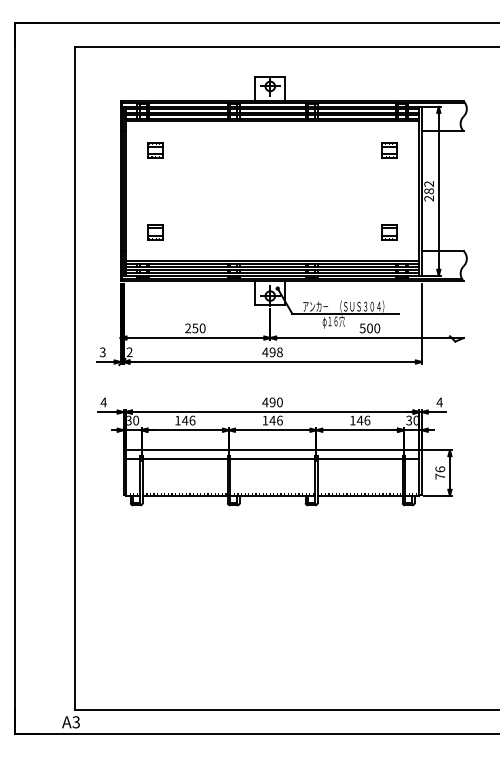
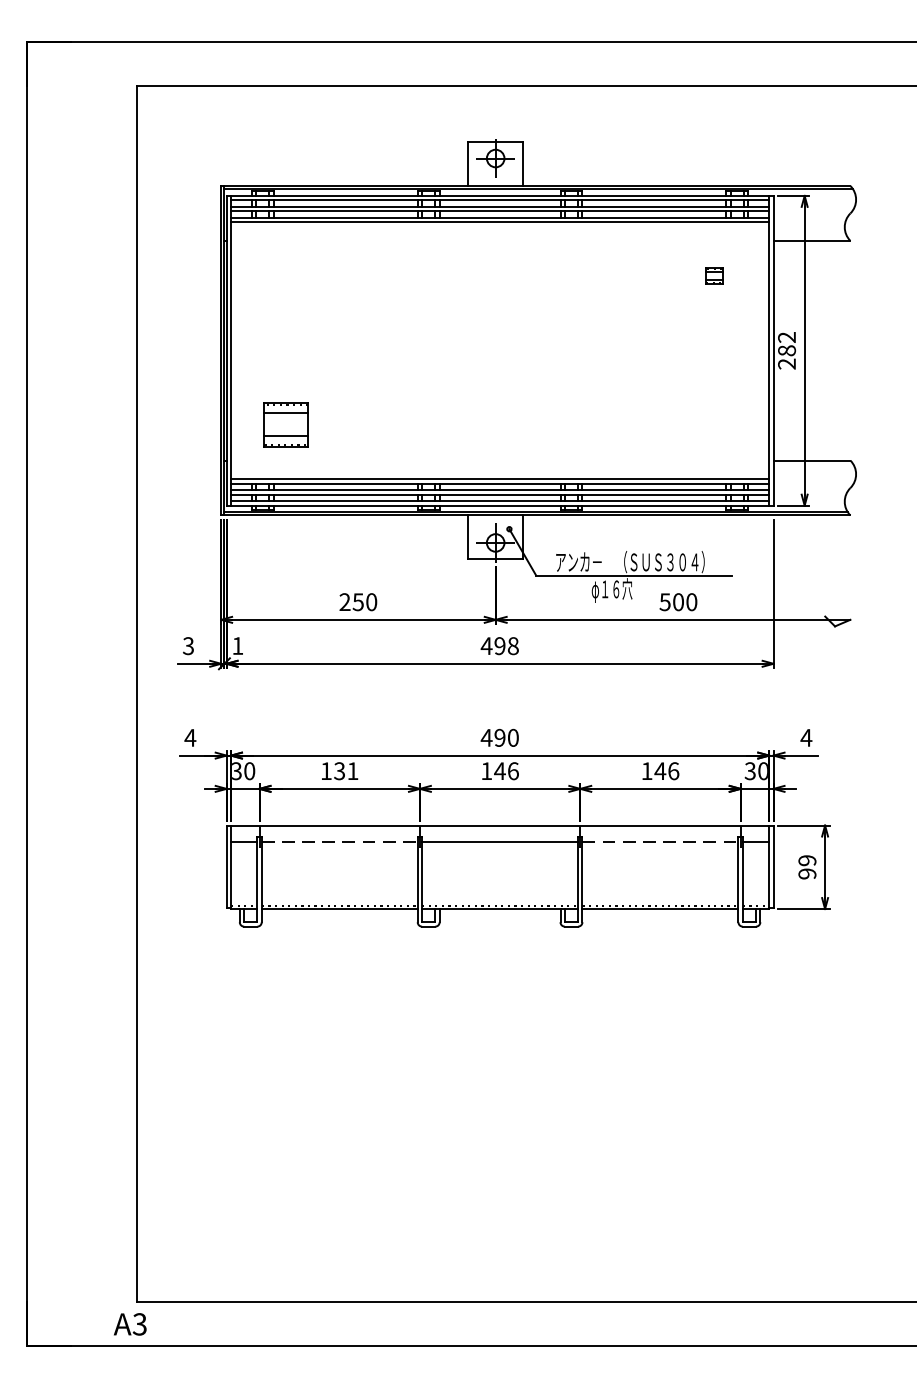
part: (155, 150) -> (285, 275), removed
part: (389, 150) -> (714, 275), size x0.6
part: (155, 232) -> (285, 426), size x1.6
part: (389, 232) -> (714, 426), removed
text: (129, 351) -> (237, 644), 2 -> 1
text: (188, 420) -> (345, 771), 146 -> 131
line: (185, 459) -> (340, 842), solid -> dashed
line: (360, 459) -> (661, 842), solid -> dashed
text: (440, 472) -> (807, 866), 76 -> 99

